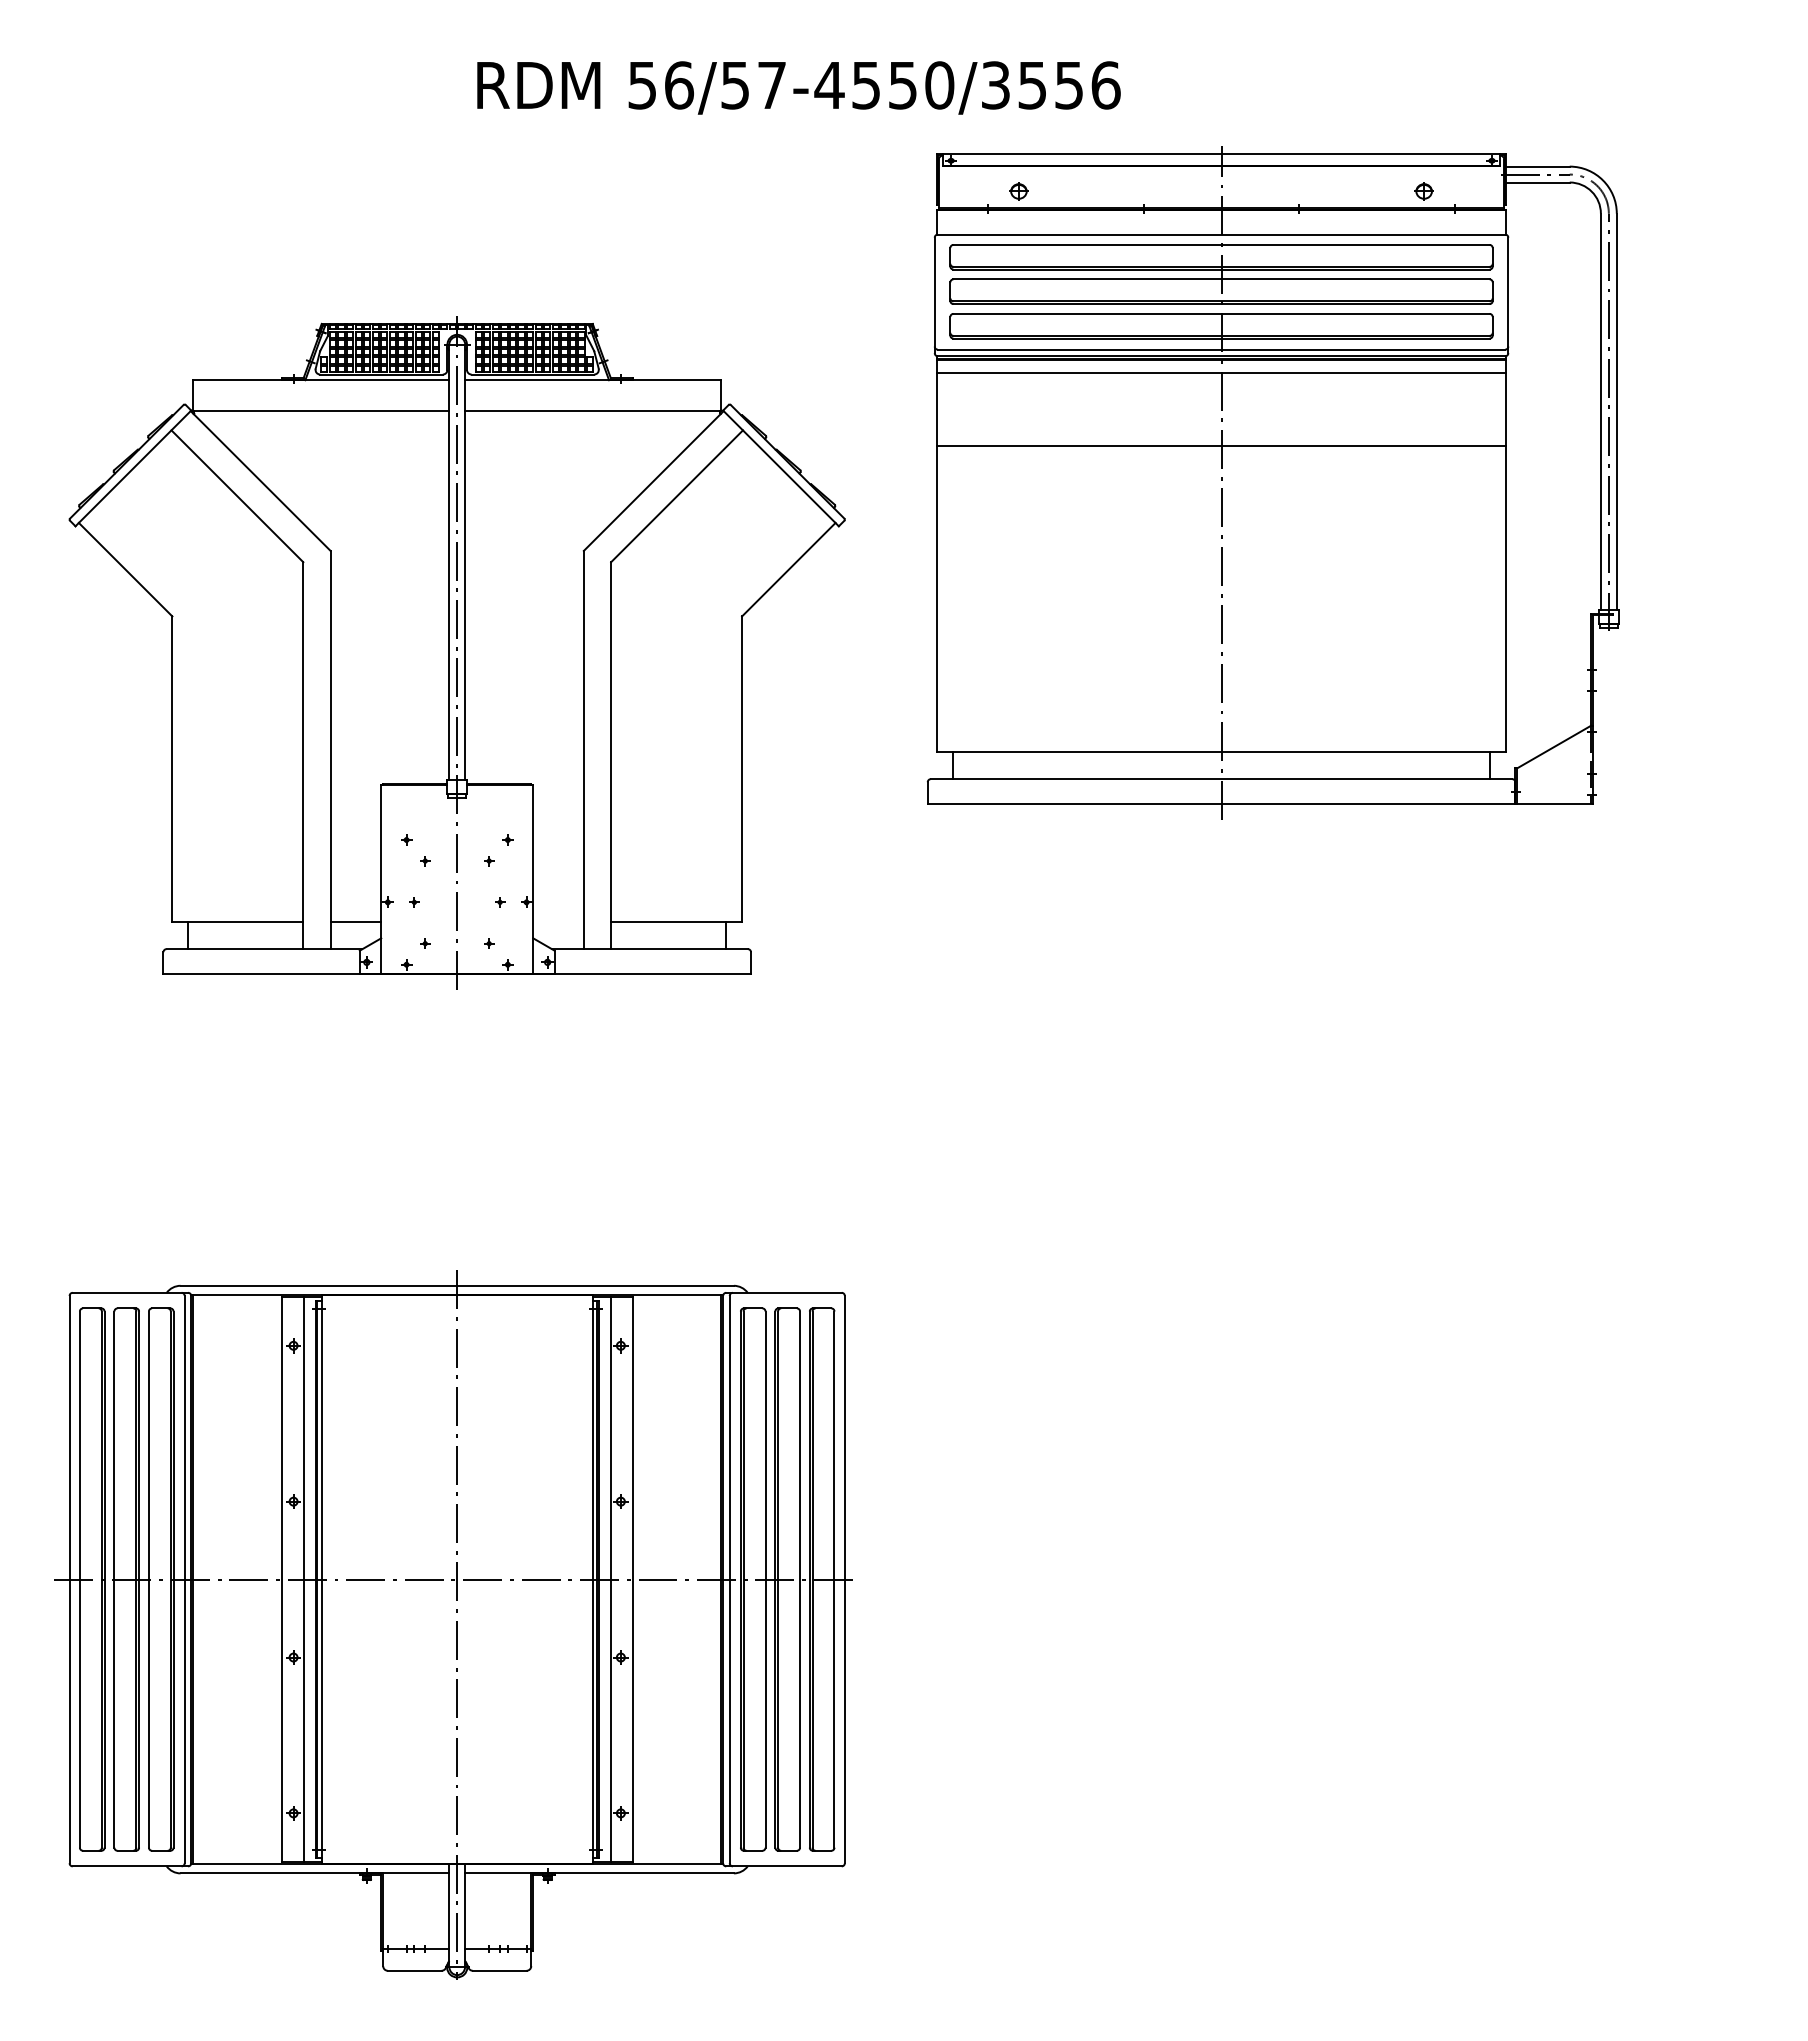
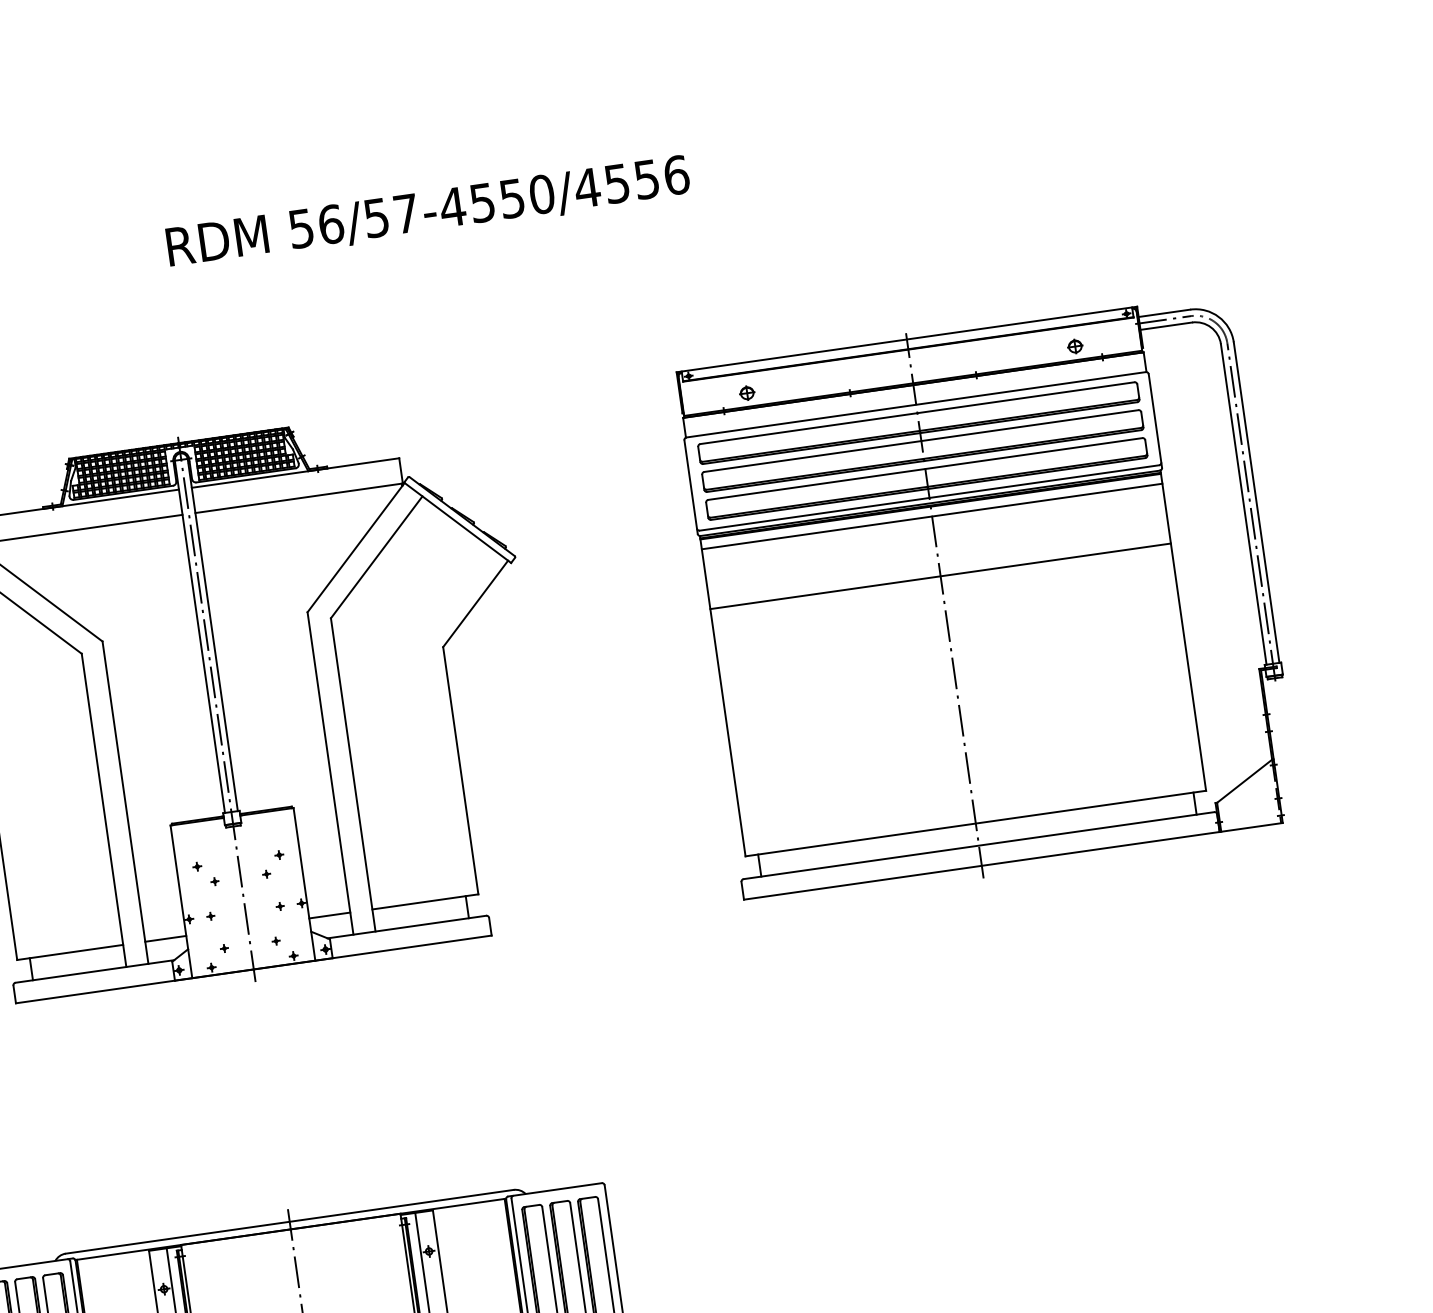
text: (995, 85) -> (587, 188), 56/57-4550/3556 -> 56/57-4550/4556
part: (1272, 482) -> (986, 599), moved
line: (558, 921) -> (329, 915), added

